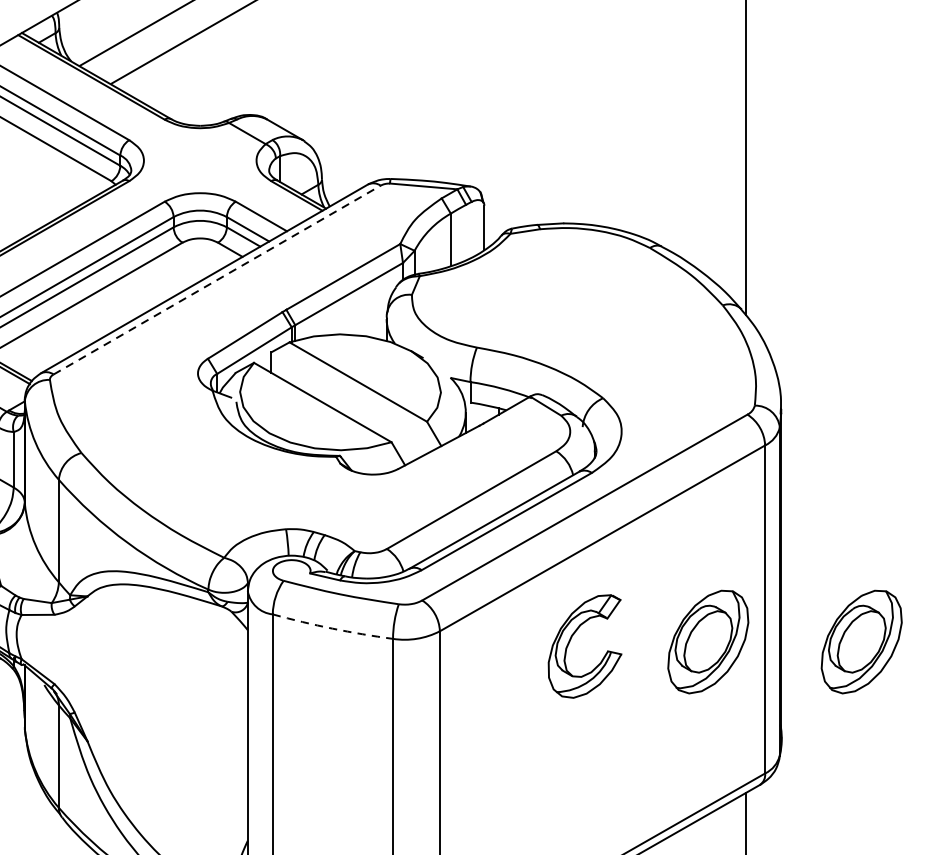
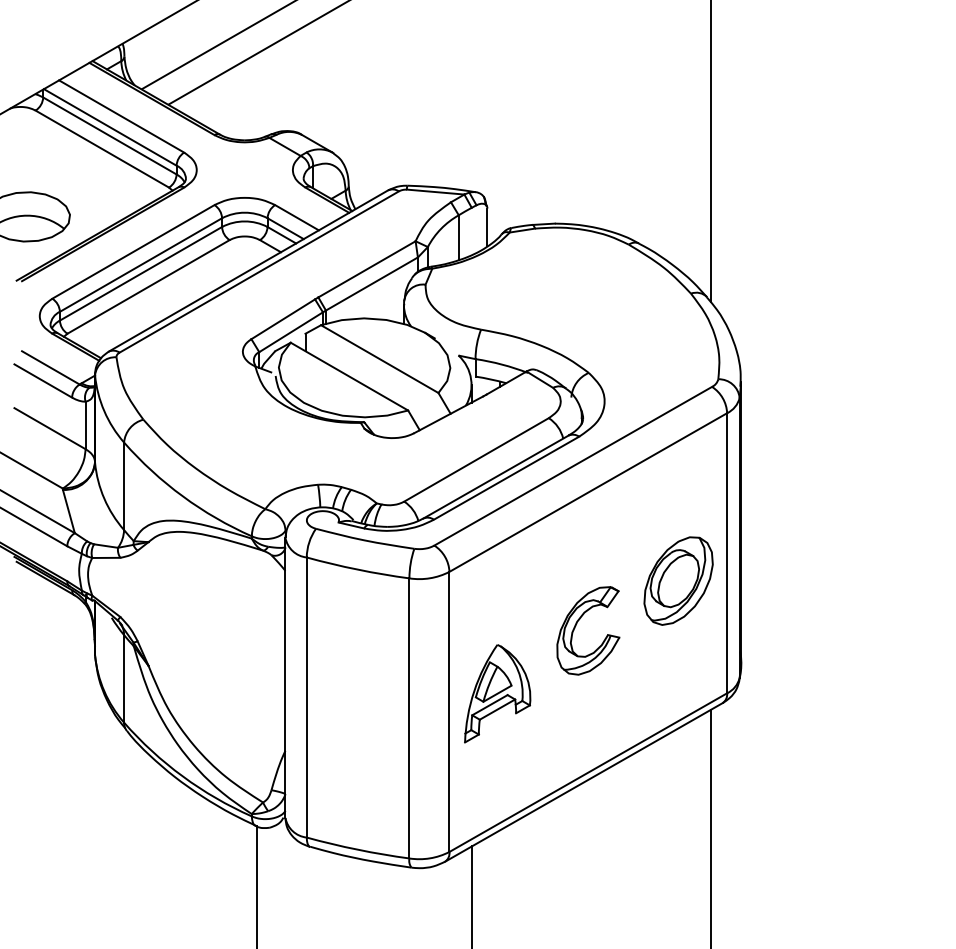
line: (217, 279) -> (259, 271), dashed -> solid
arc: (332, 628) -> (357, 569), dashed -> solid
part: (571, 641) -> (576, 626), moved
part: (861, 641) -> (809, 580), removed
part: (496, 773) -> (497, 693), added

